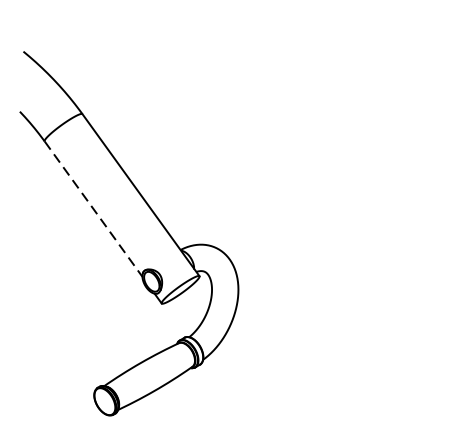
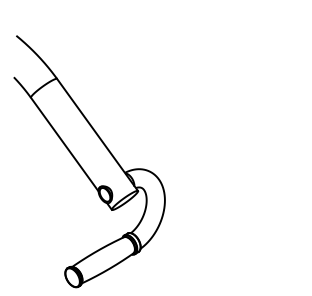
line: (93, 208) -> (64, 144), dashed -> solid

